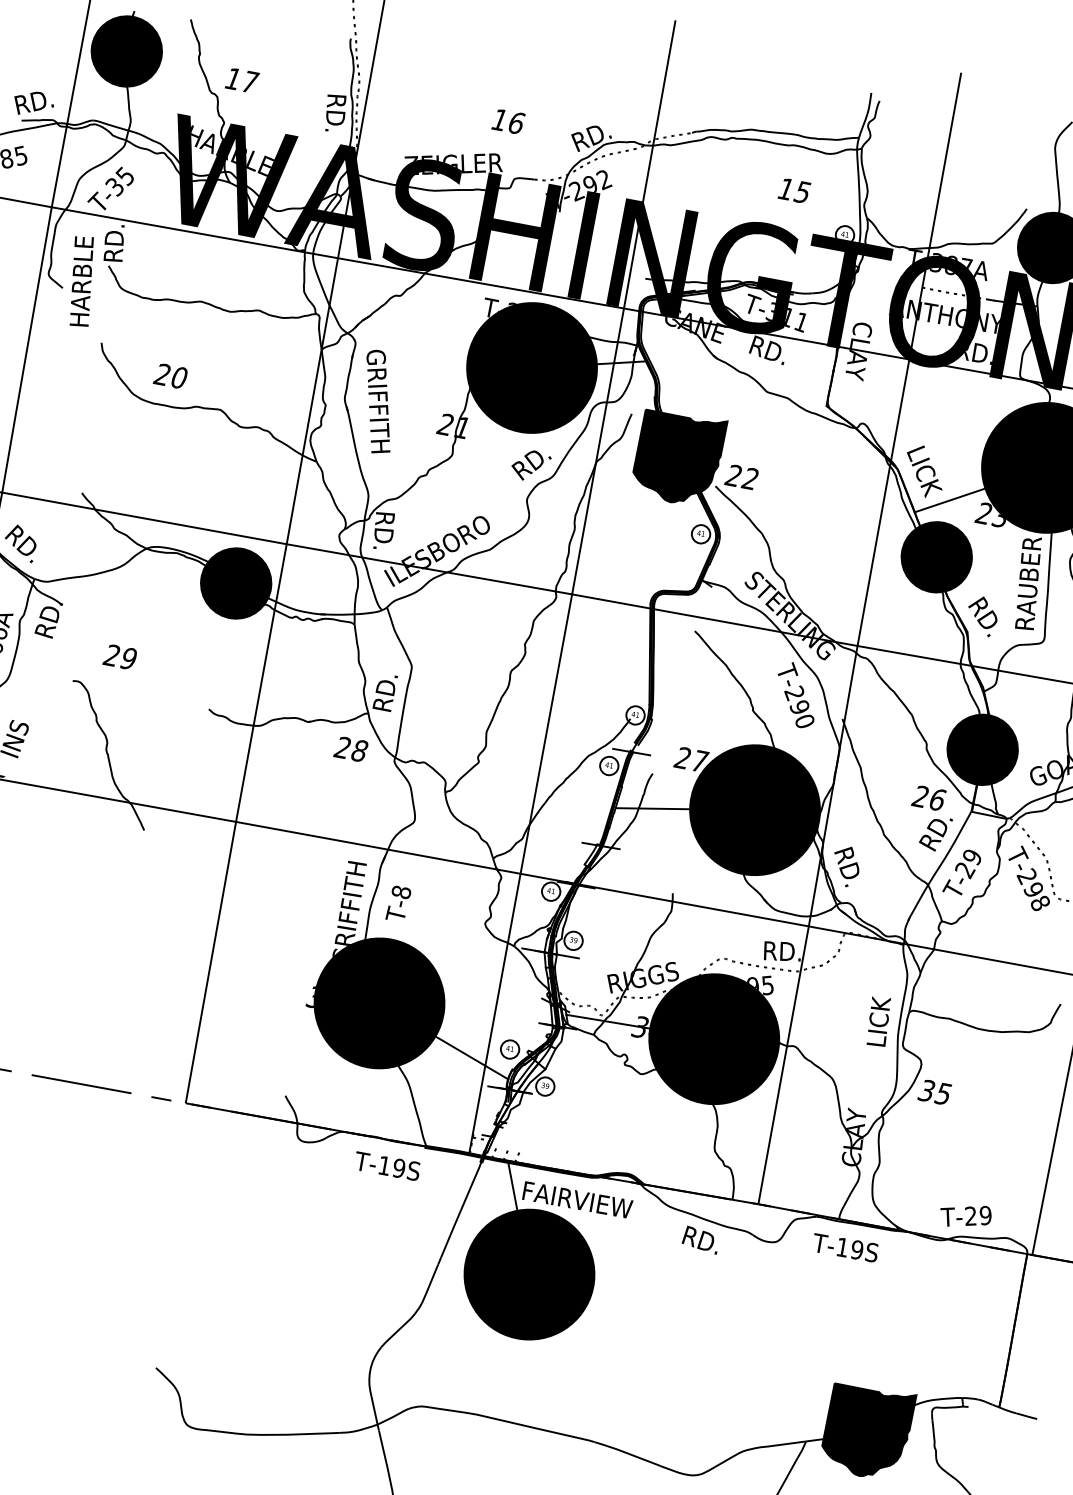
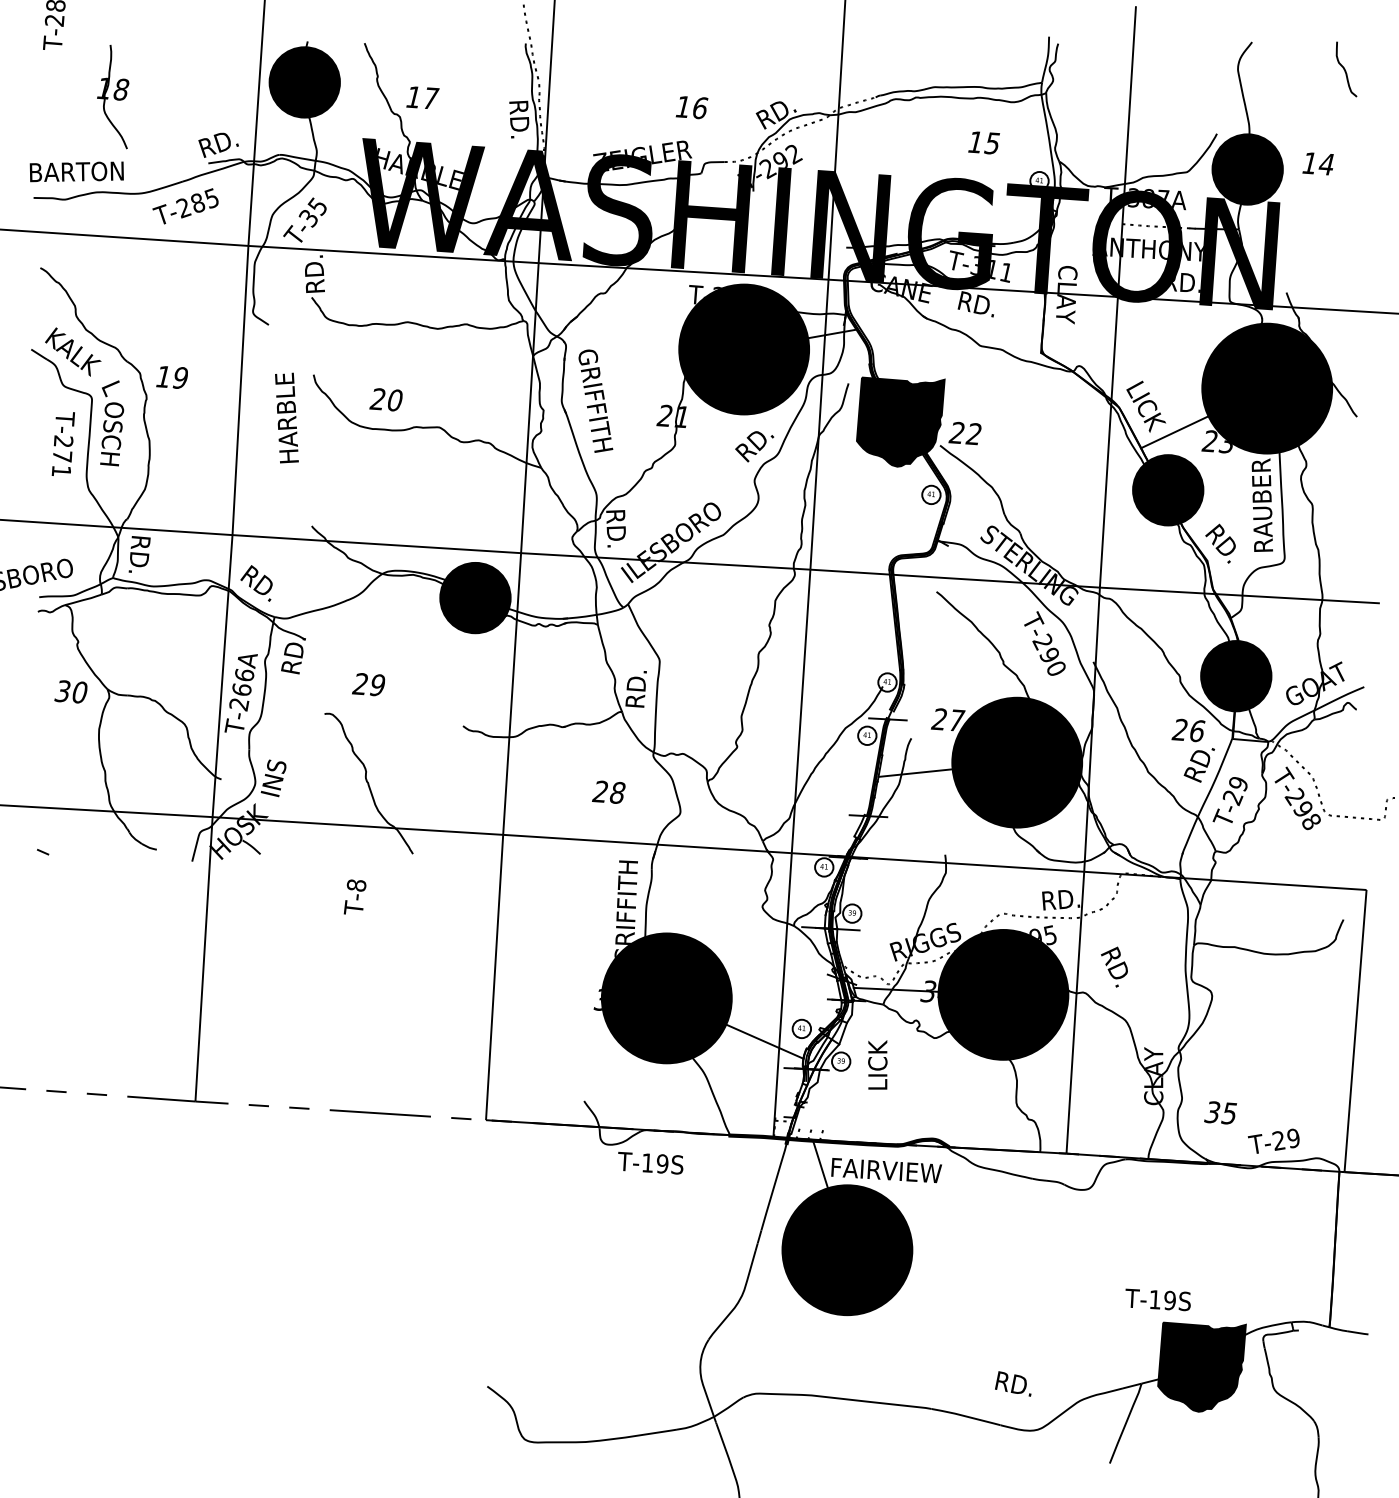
text: (81, 280) -> (286, 417), moved
text: (350, 748) -> (608, 791), moved
text: (846, 866) -> (1114, 966), moved
text: (398, 903) -> (354, 896), moved
text: (878, 1020) -> (877, 1064), moved
text: (934, 1091) -> (1220, 1112), moved
text: (387, 1166) -> (650, 1163), moved
text: (700, 1239) -> (1013, 1383), moved
text: (844, 1247) -> (1157, 1299), moved

